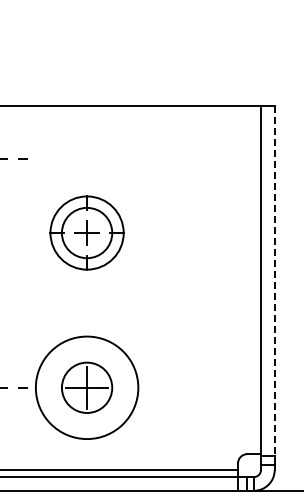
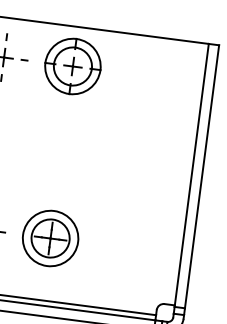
part: (86, 232) -> (72, 66), moved
line: (274, 281) -> (201, 176), dashed -> solid
circle: (86, 387) -> (50, 238), size x0.71

